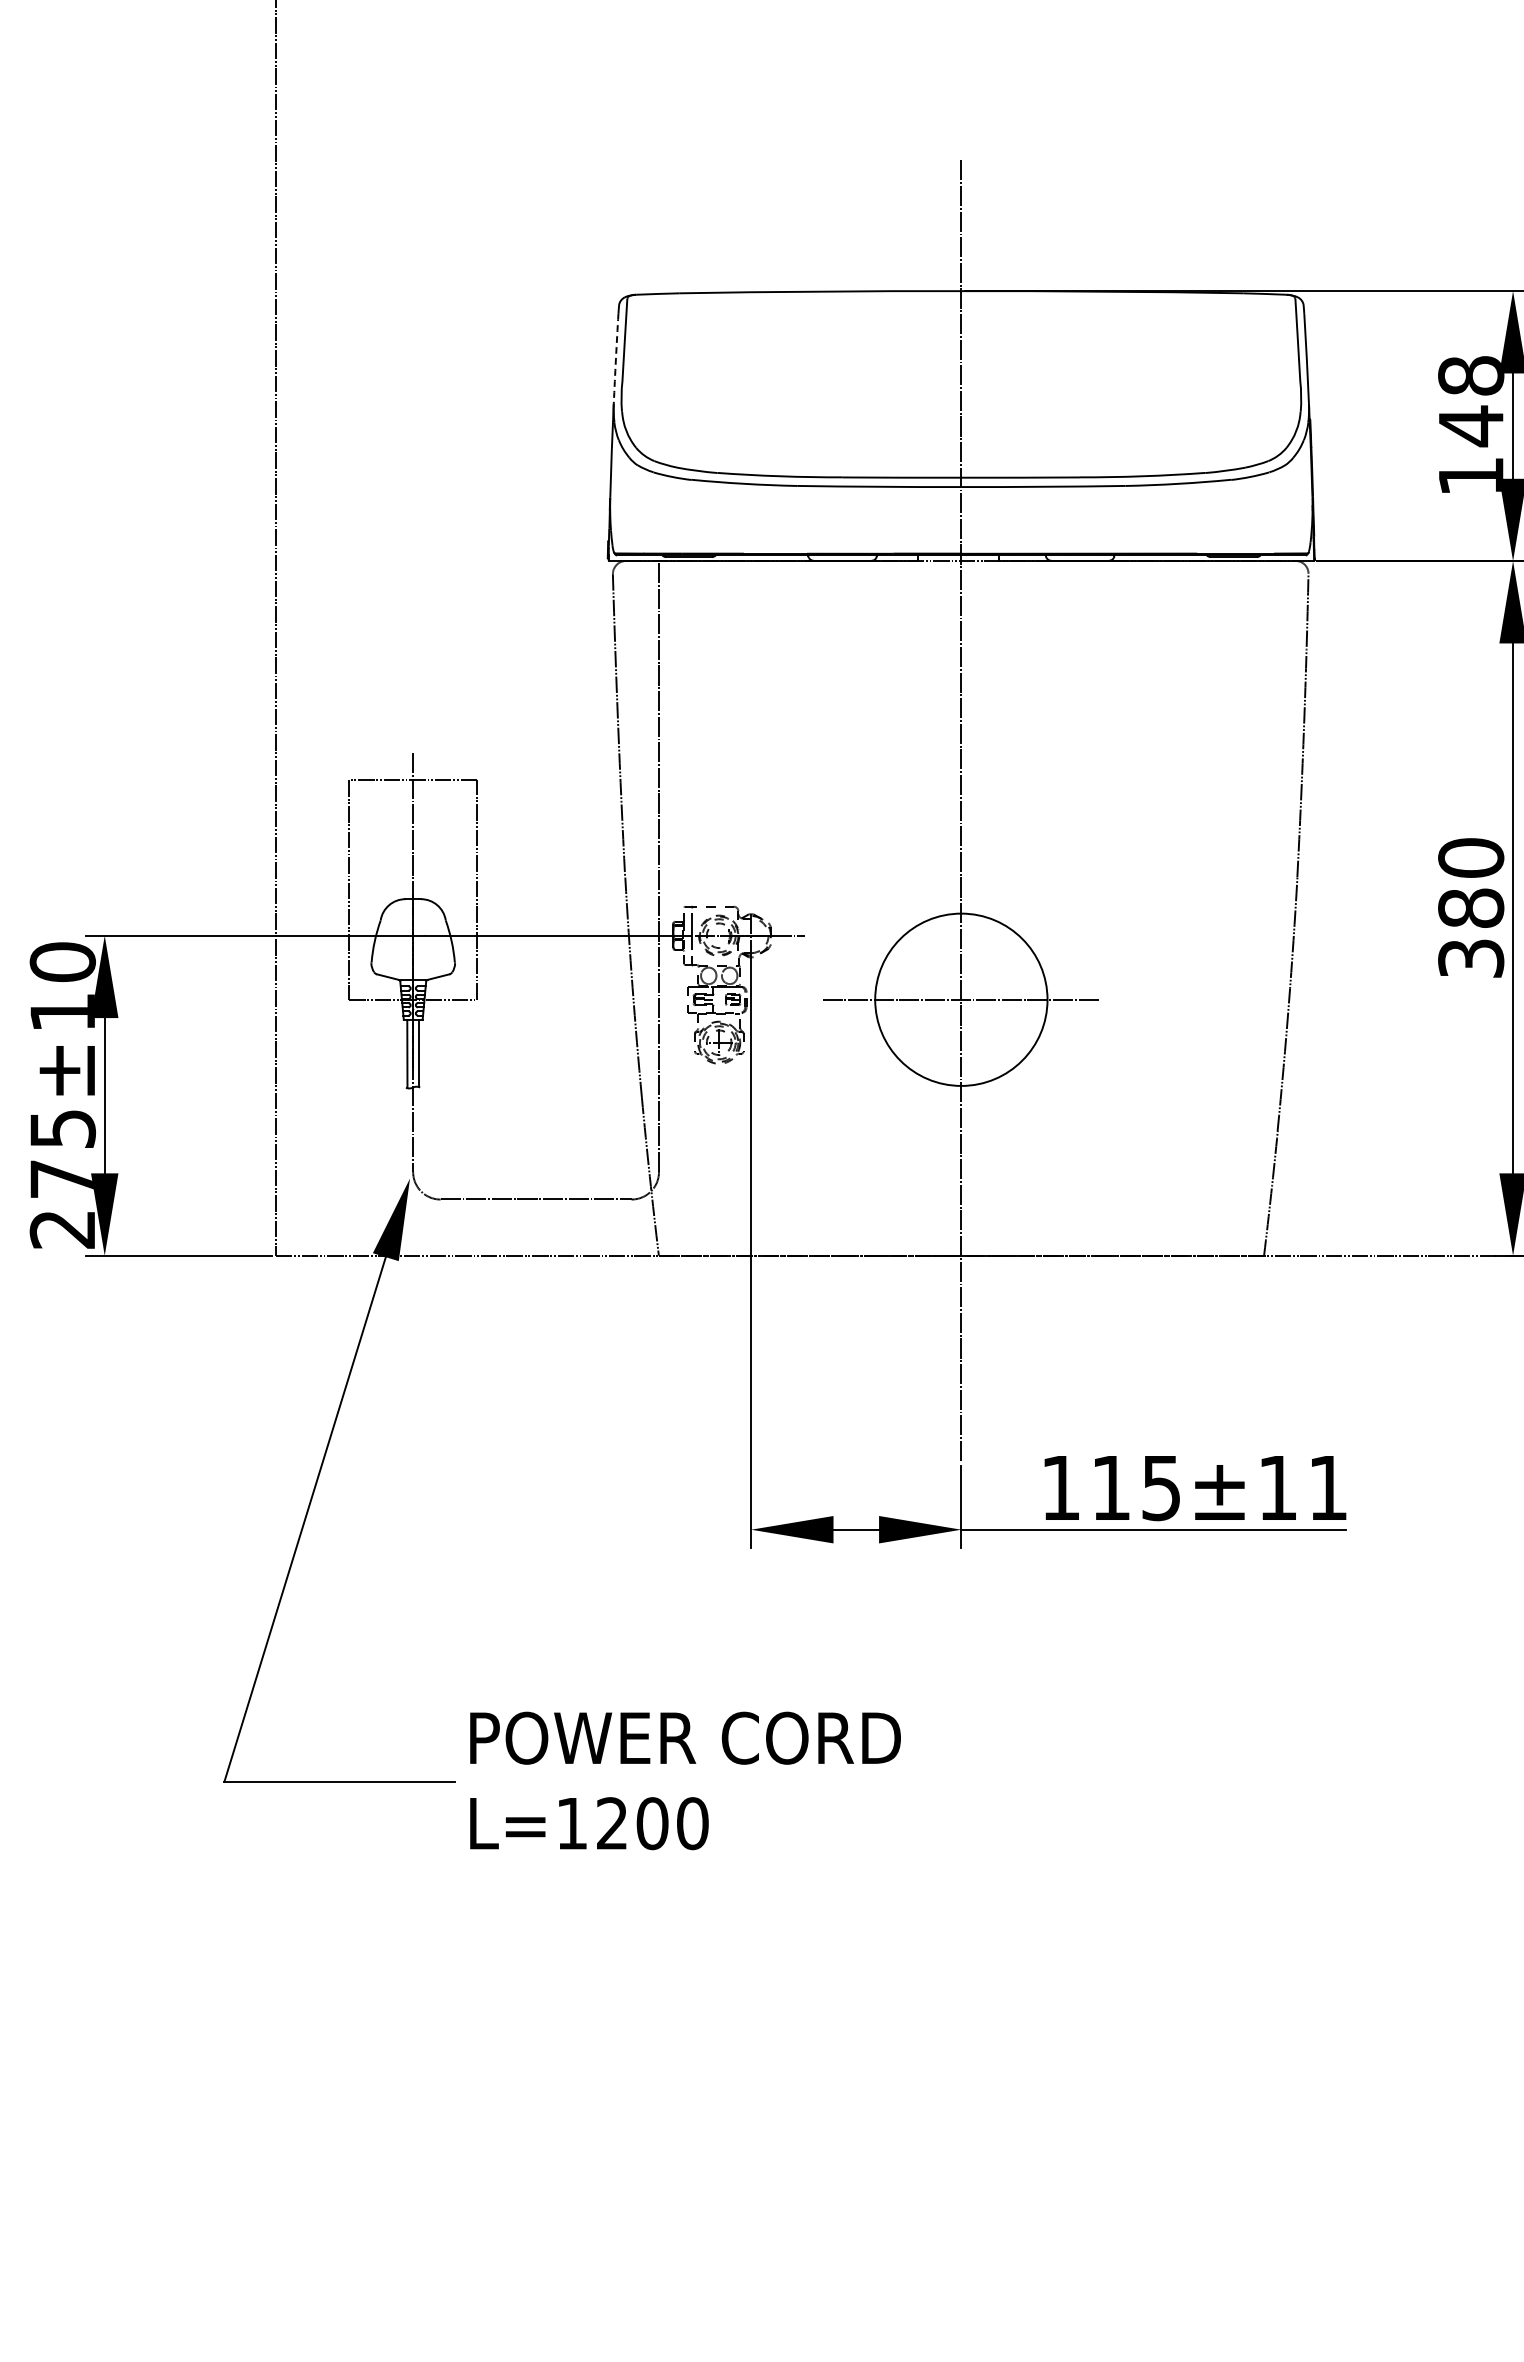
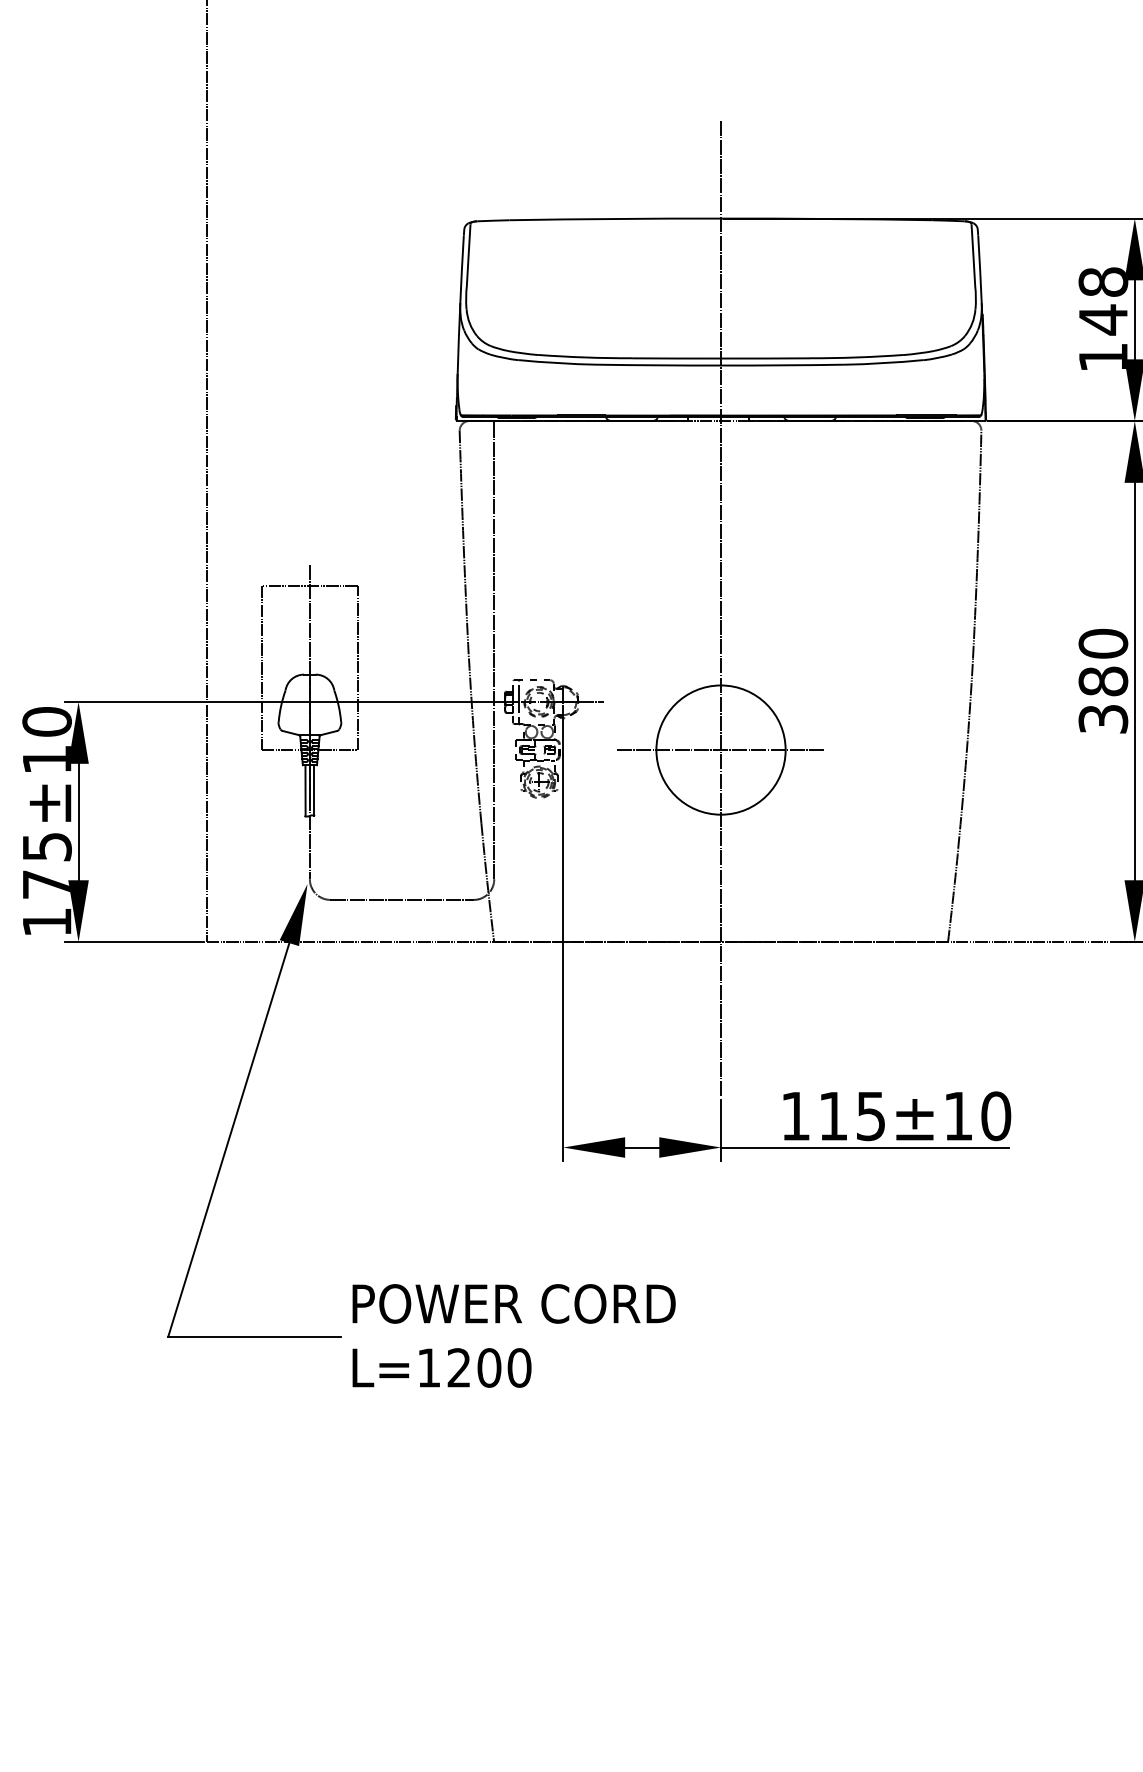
arc: (615, 358) -> (461, 269), dashed -> solid
text: (61, 1229) -> (46, 922), 275±10 -> 175±10
text: (1328, 1487) -> (996, 1115), 115±11 -> 115±10

